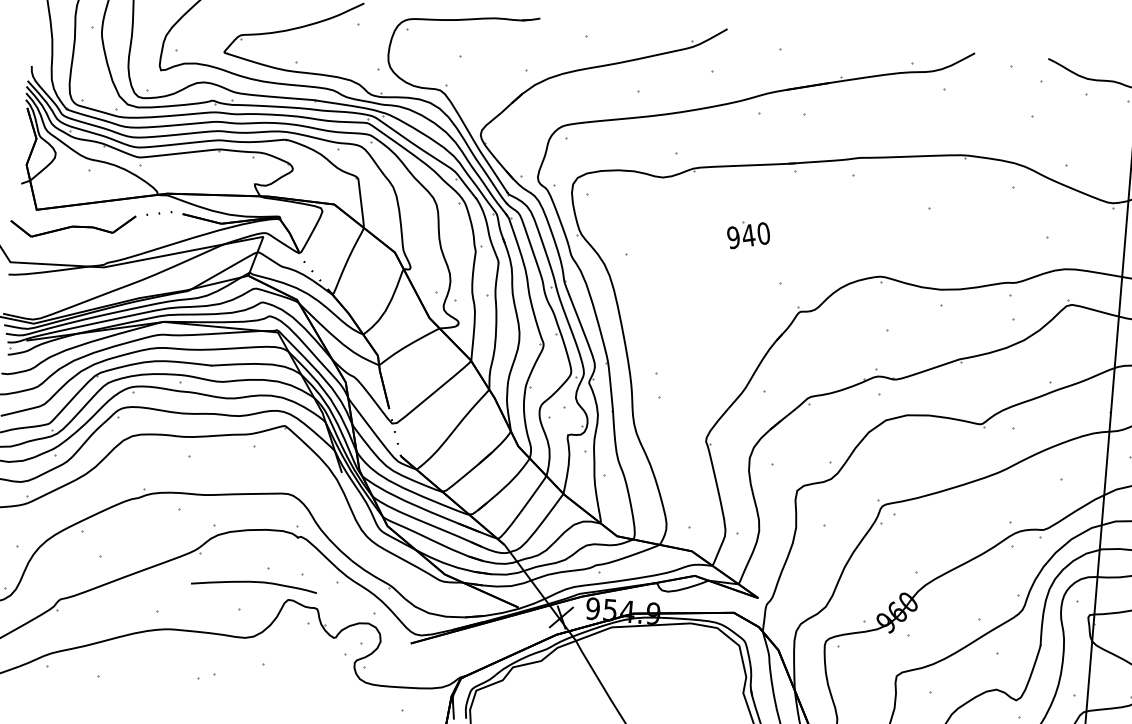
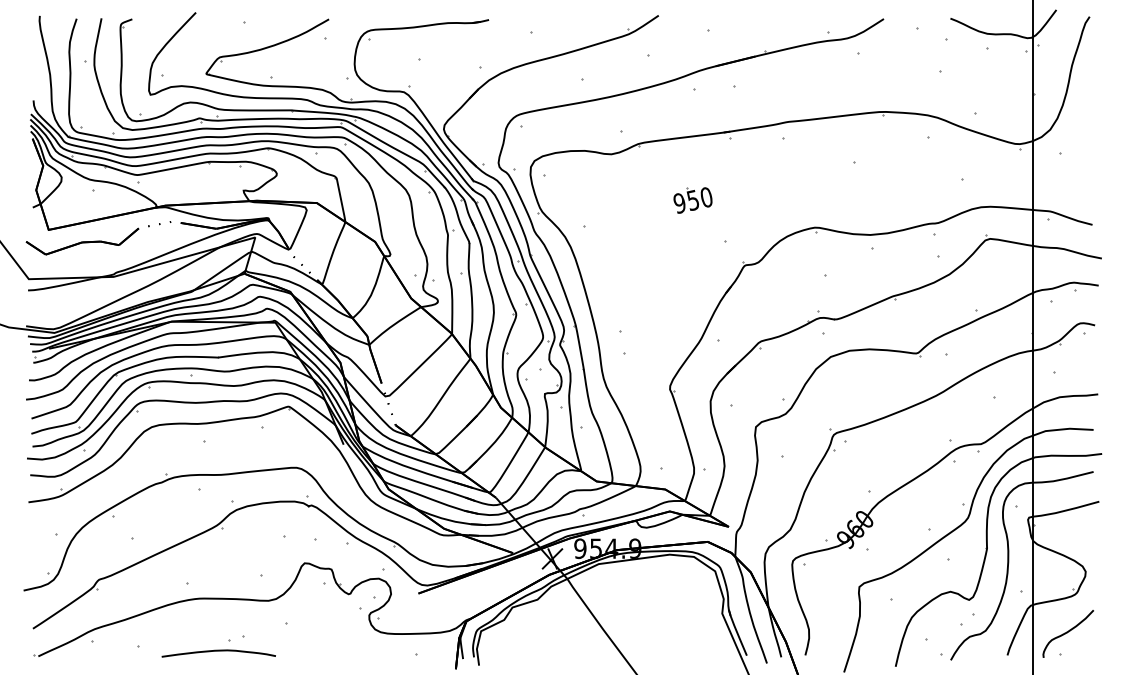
text: (747, 235) -> (692, 200), 940 -> 950
curve: (254, 582) -> (218, 651), moved

